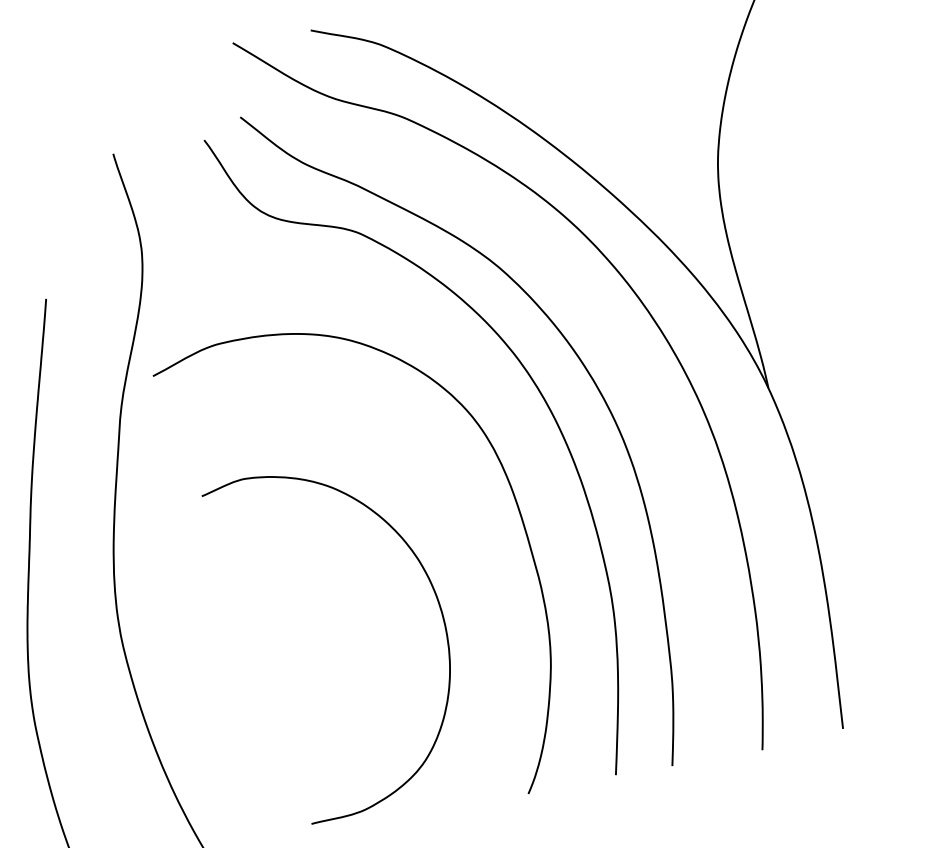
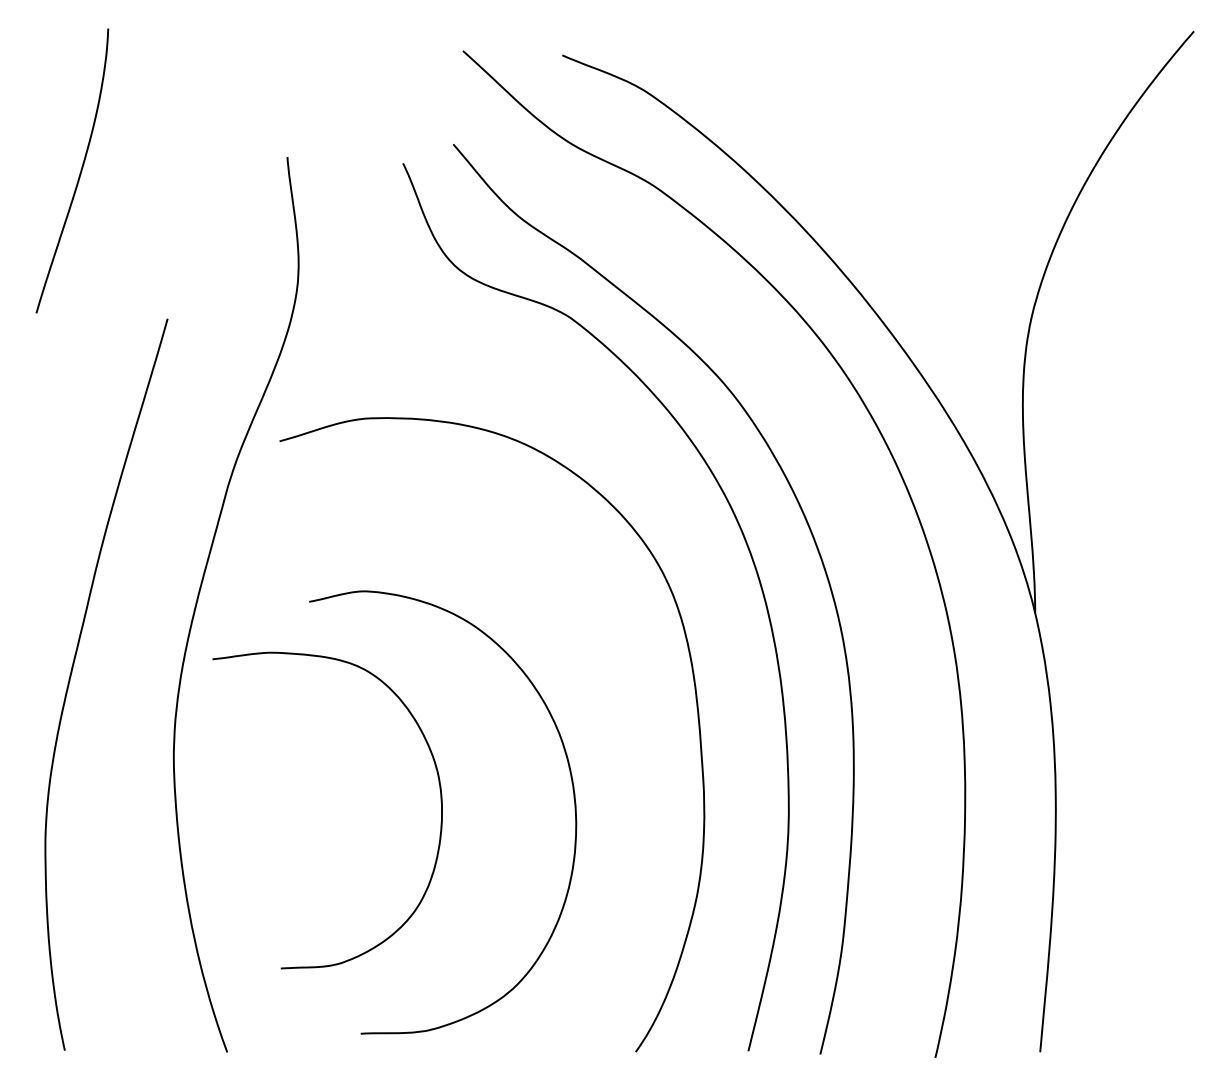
curve: (336, 630) -> (440, 801), added

